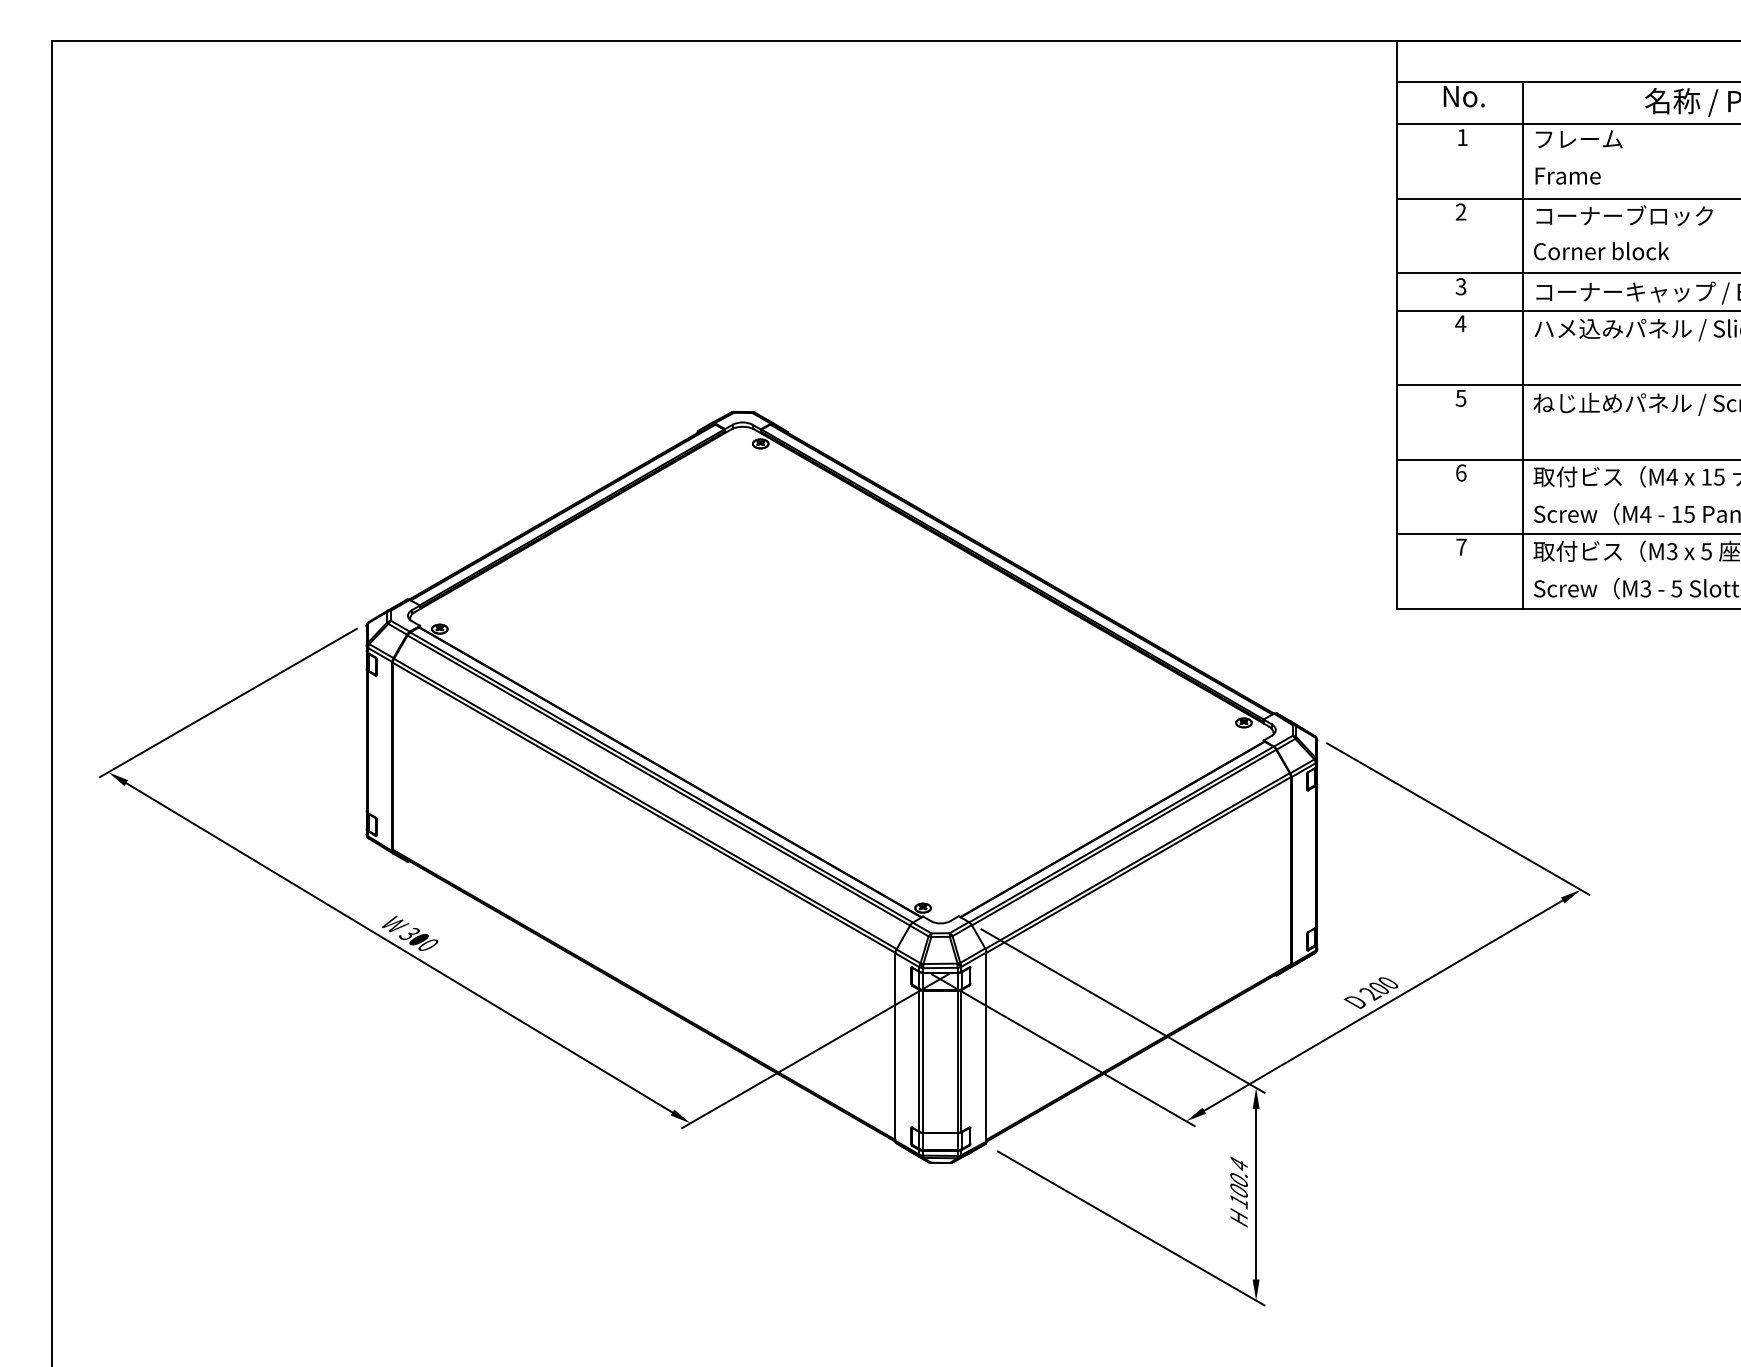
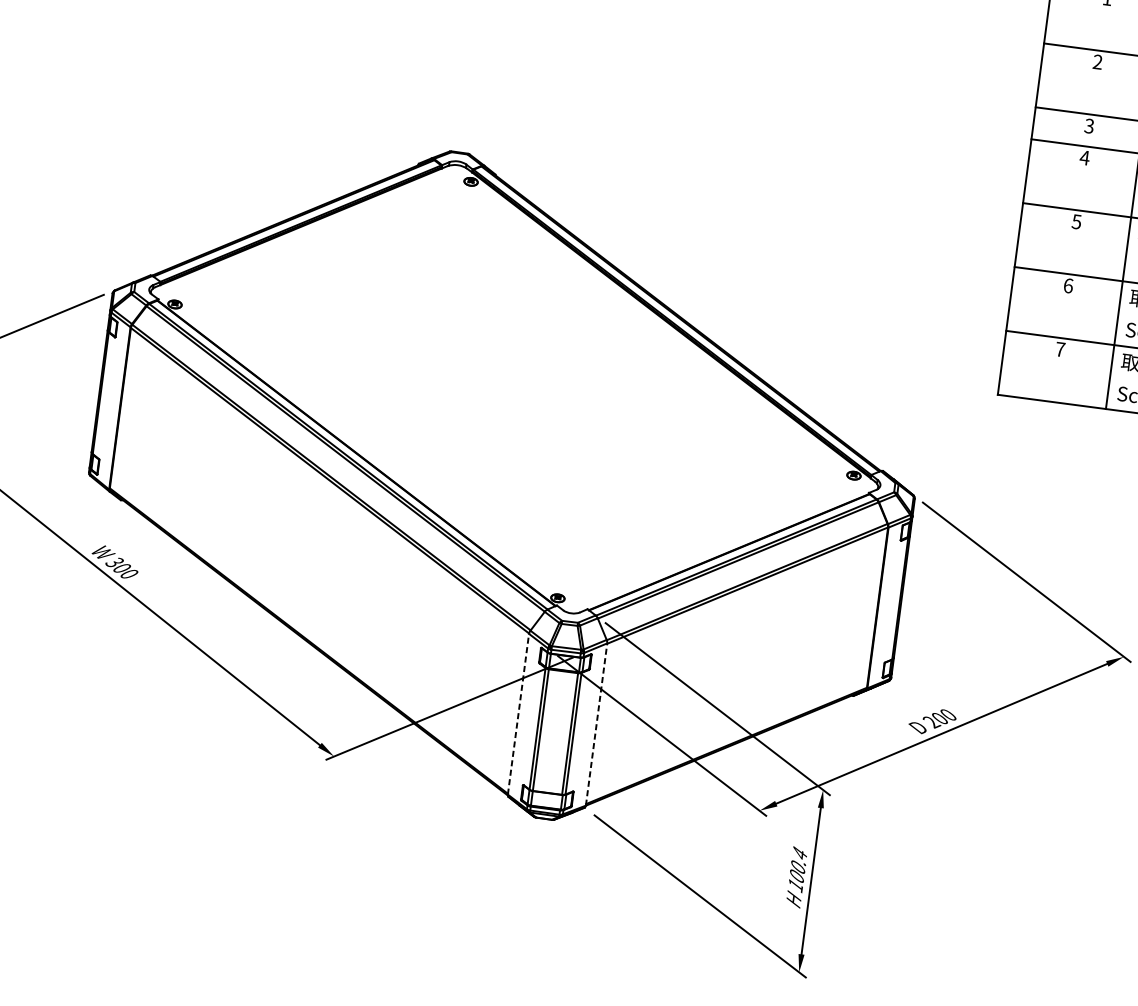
line: (895, 1047) -> (518, 714), solid -> dashed
line: (986, 1047) -> (596, 724), solid -> dashed

